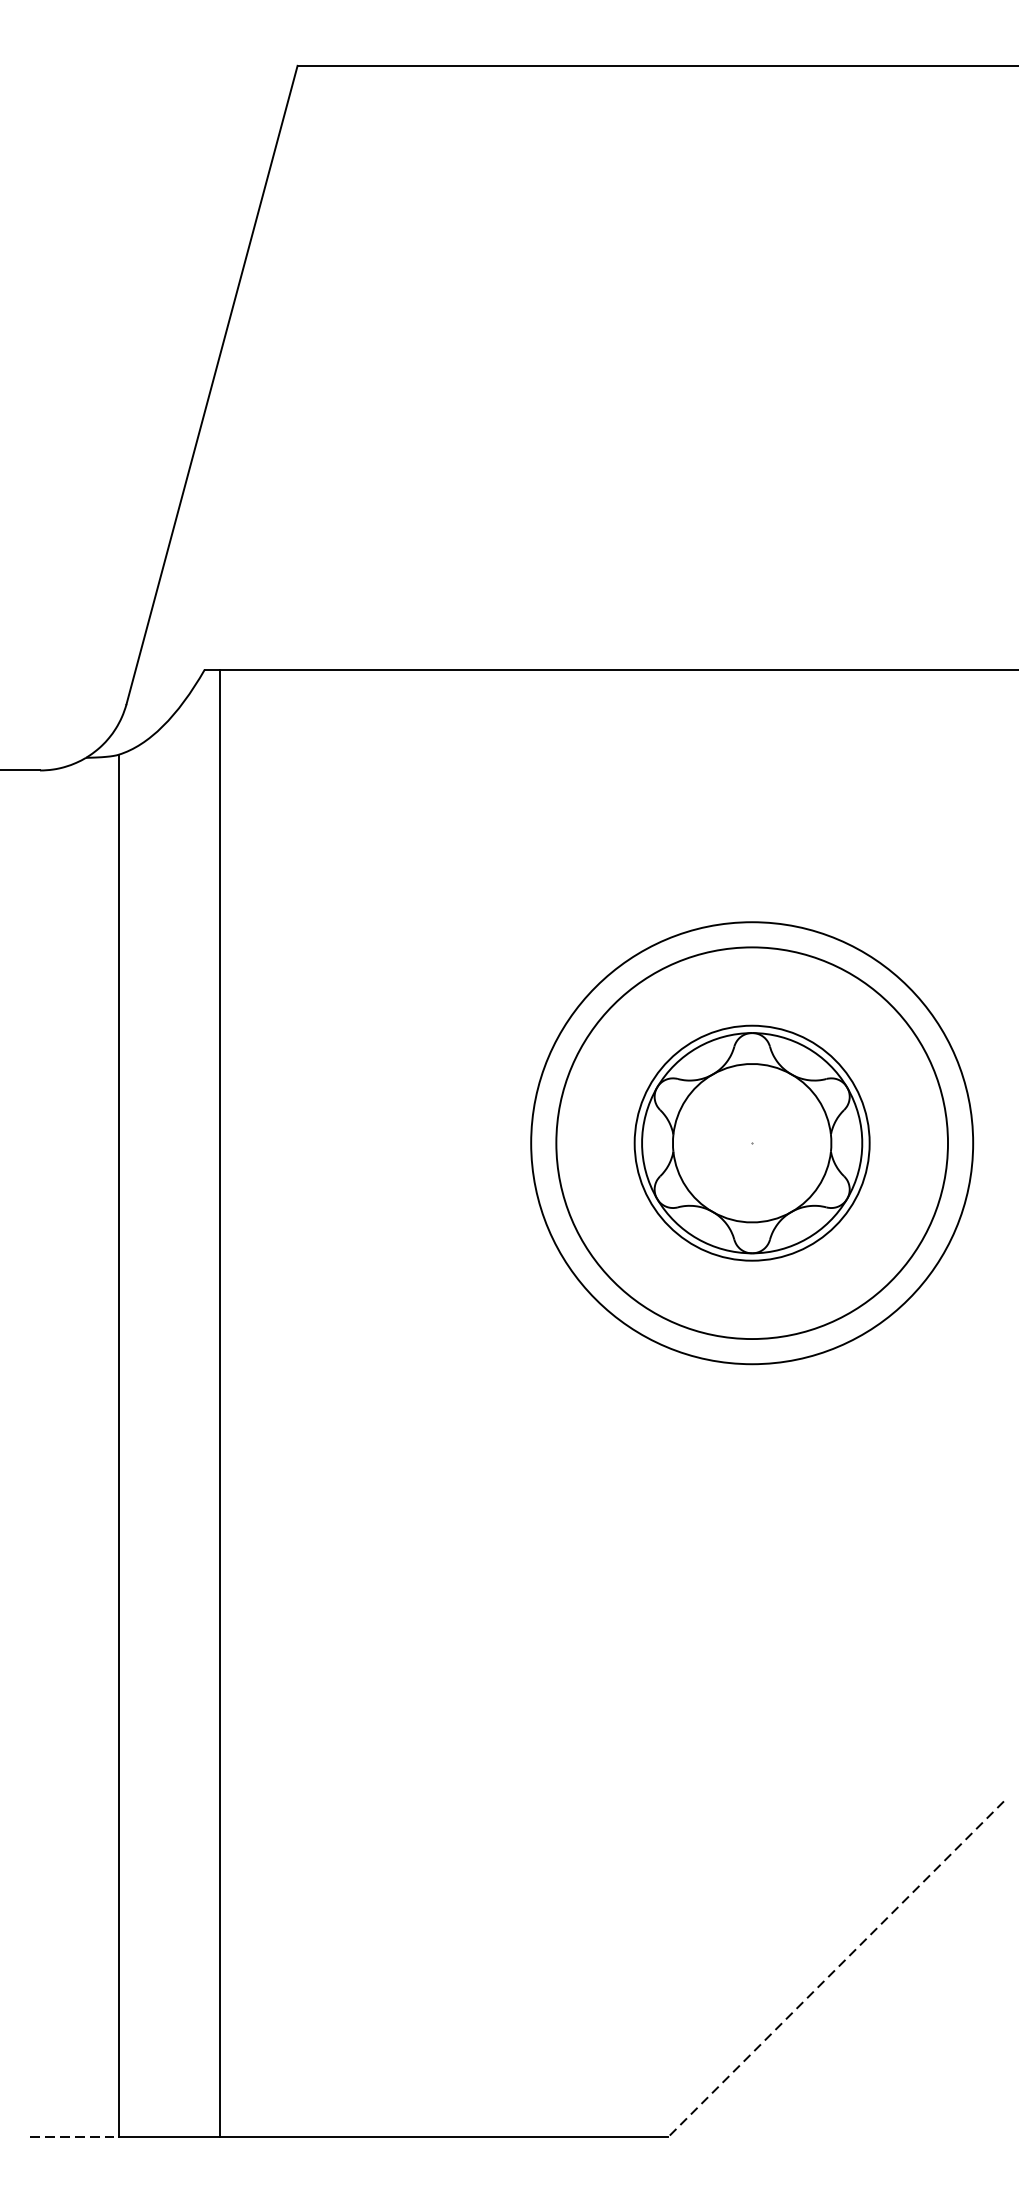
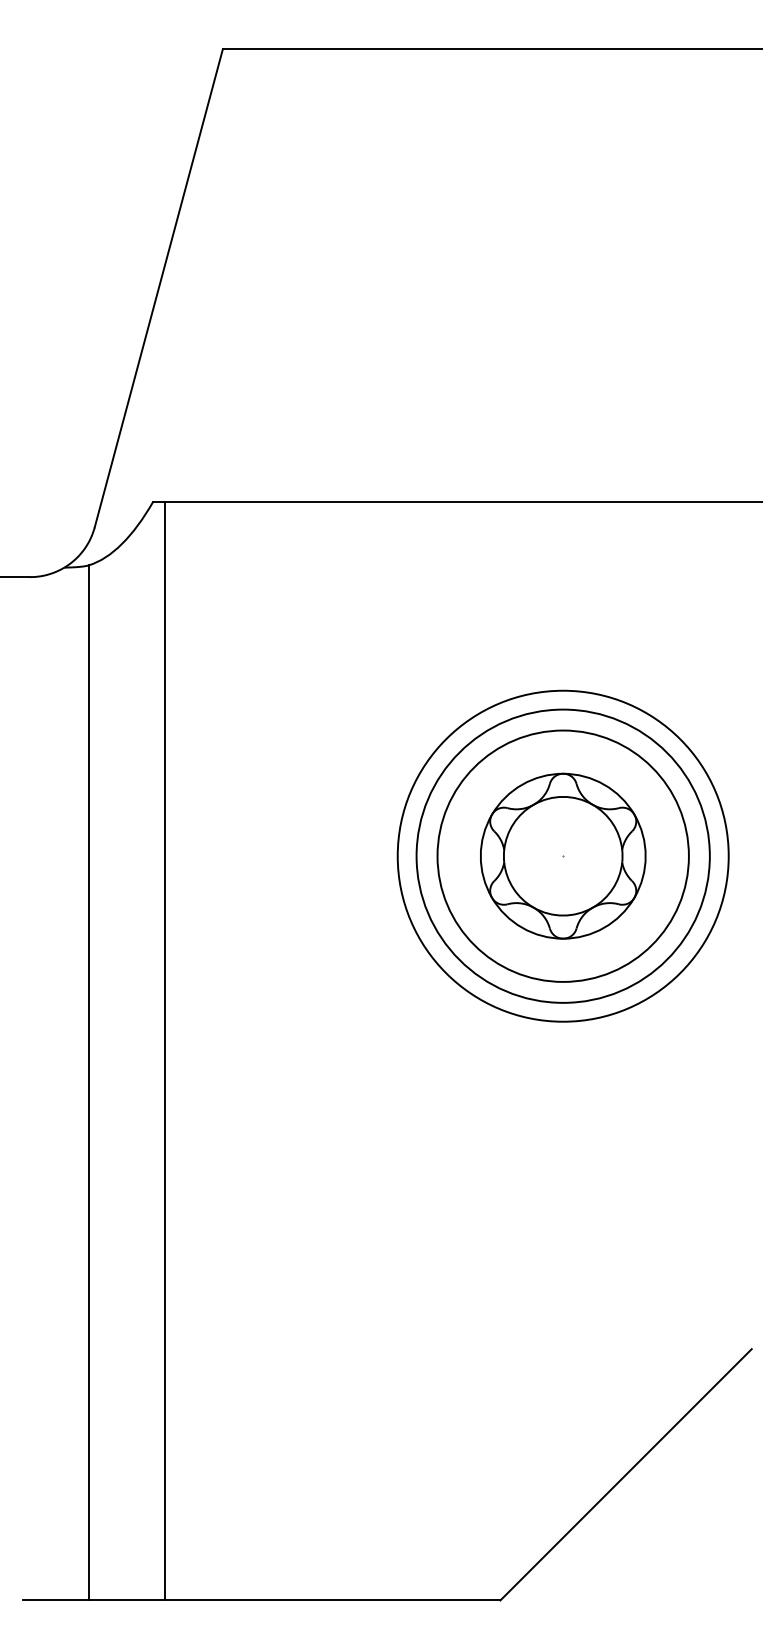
circle: (751, 1142) -> (562, 855), size x1.43
line: (836, 1968) -> (626, 1474), dashed -> solid
line: (75, 2137) -> (56, 1600), dashed -> solid

